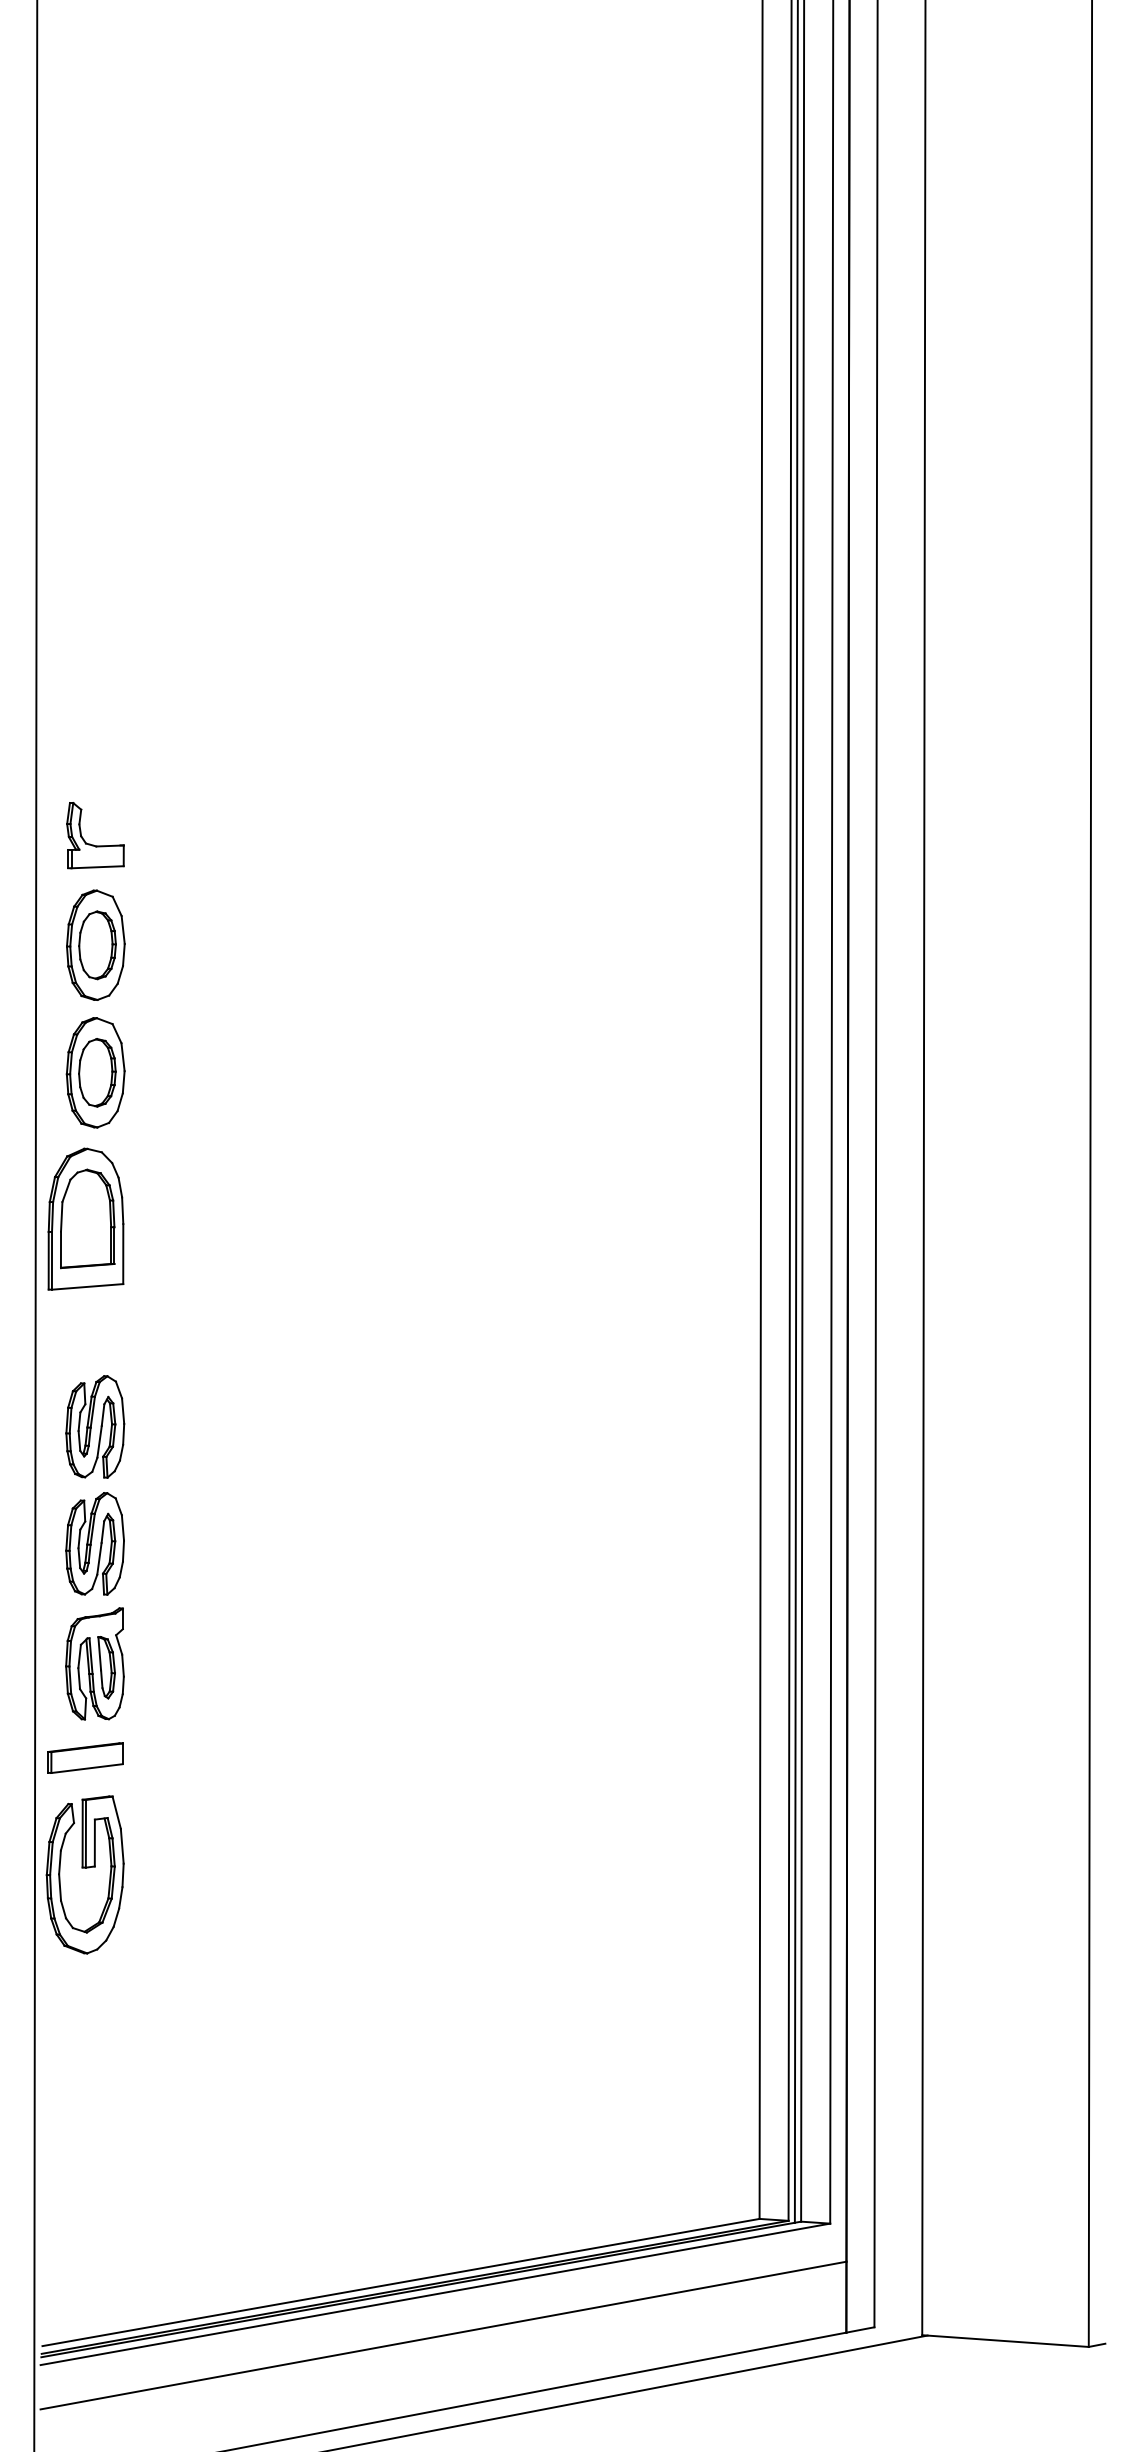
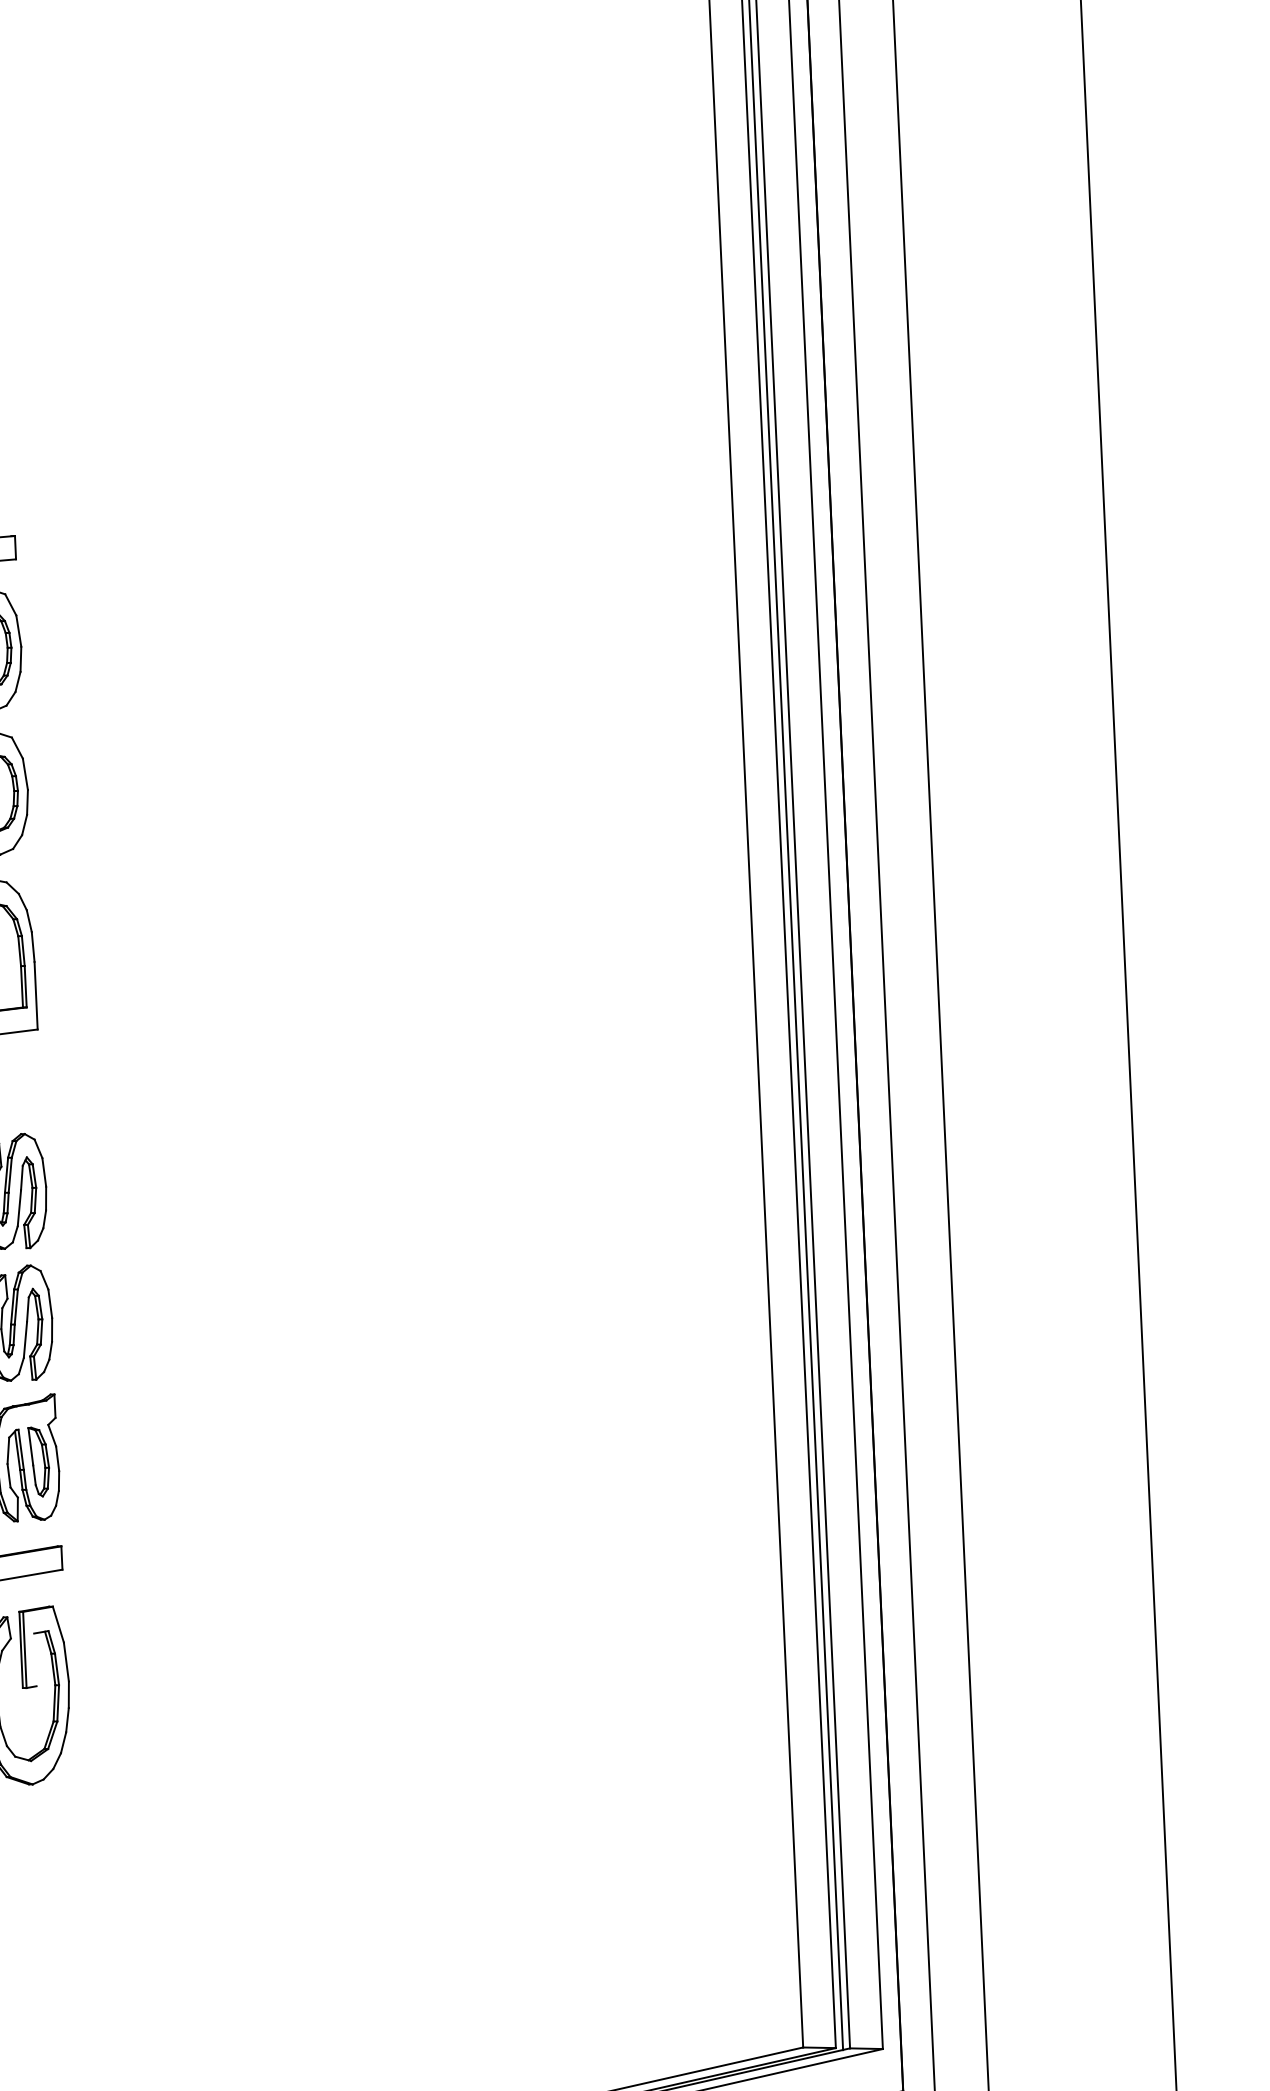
line: (94, 1842) -> (34, 1659), removed

